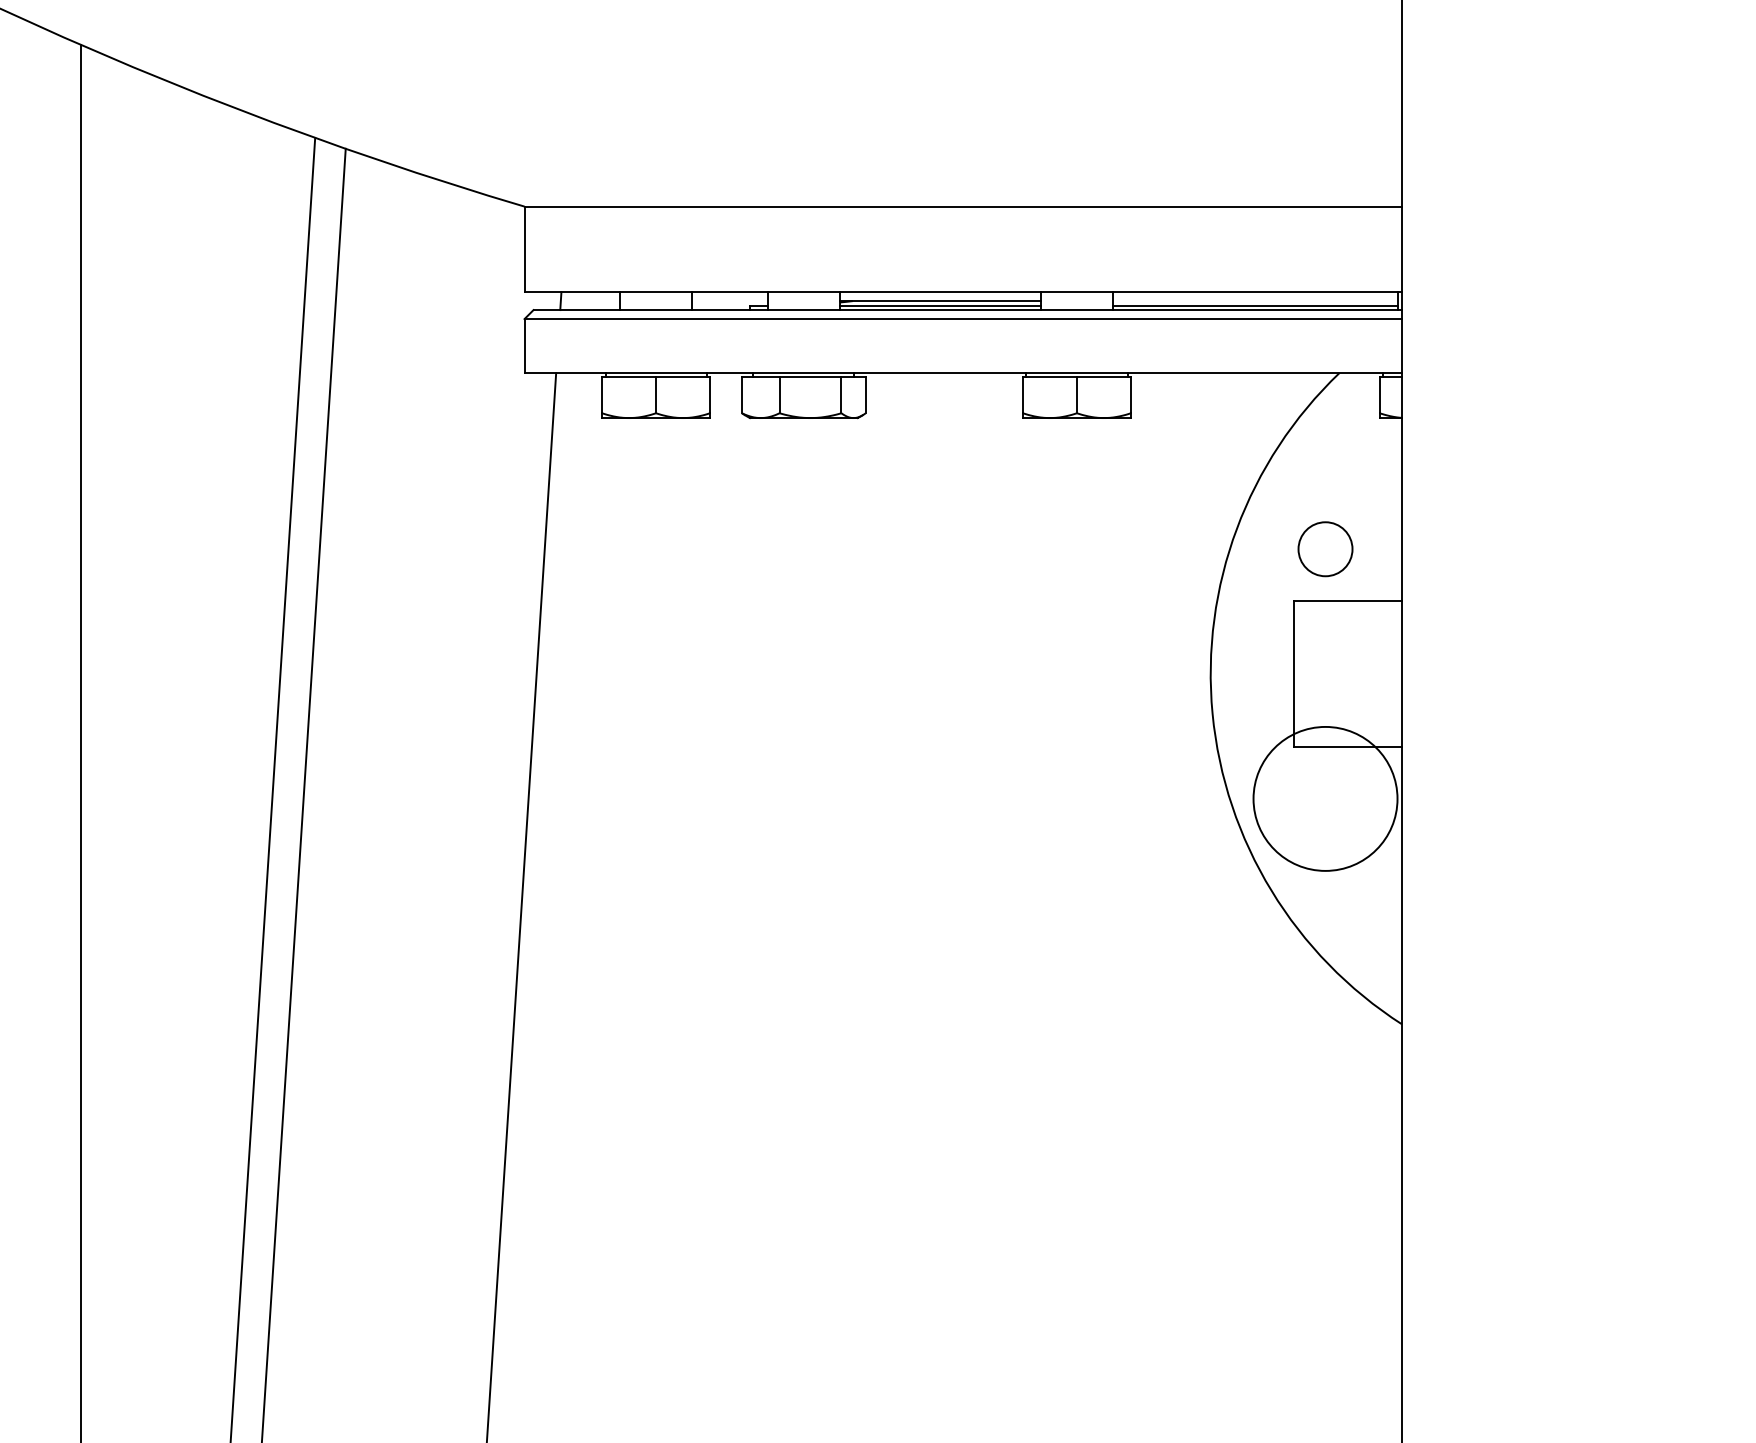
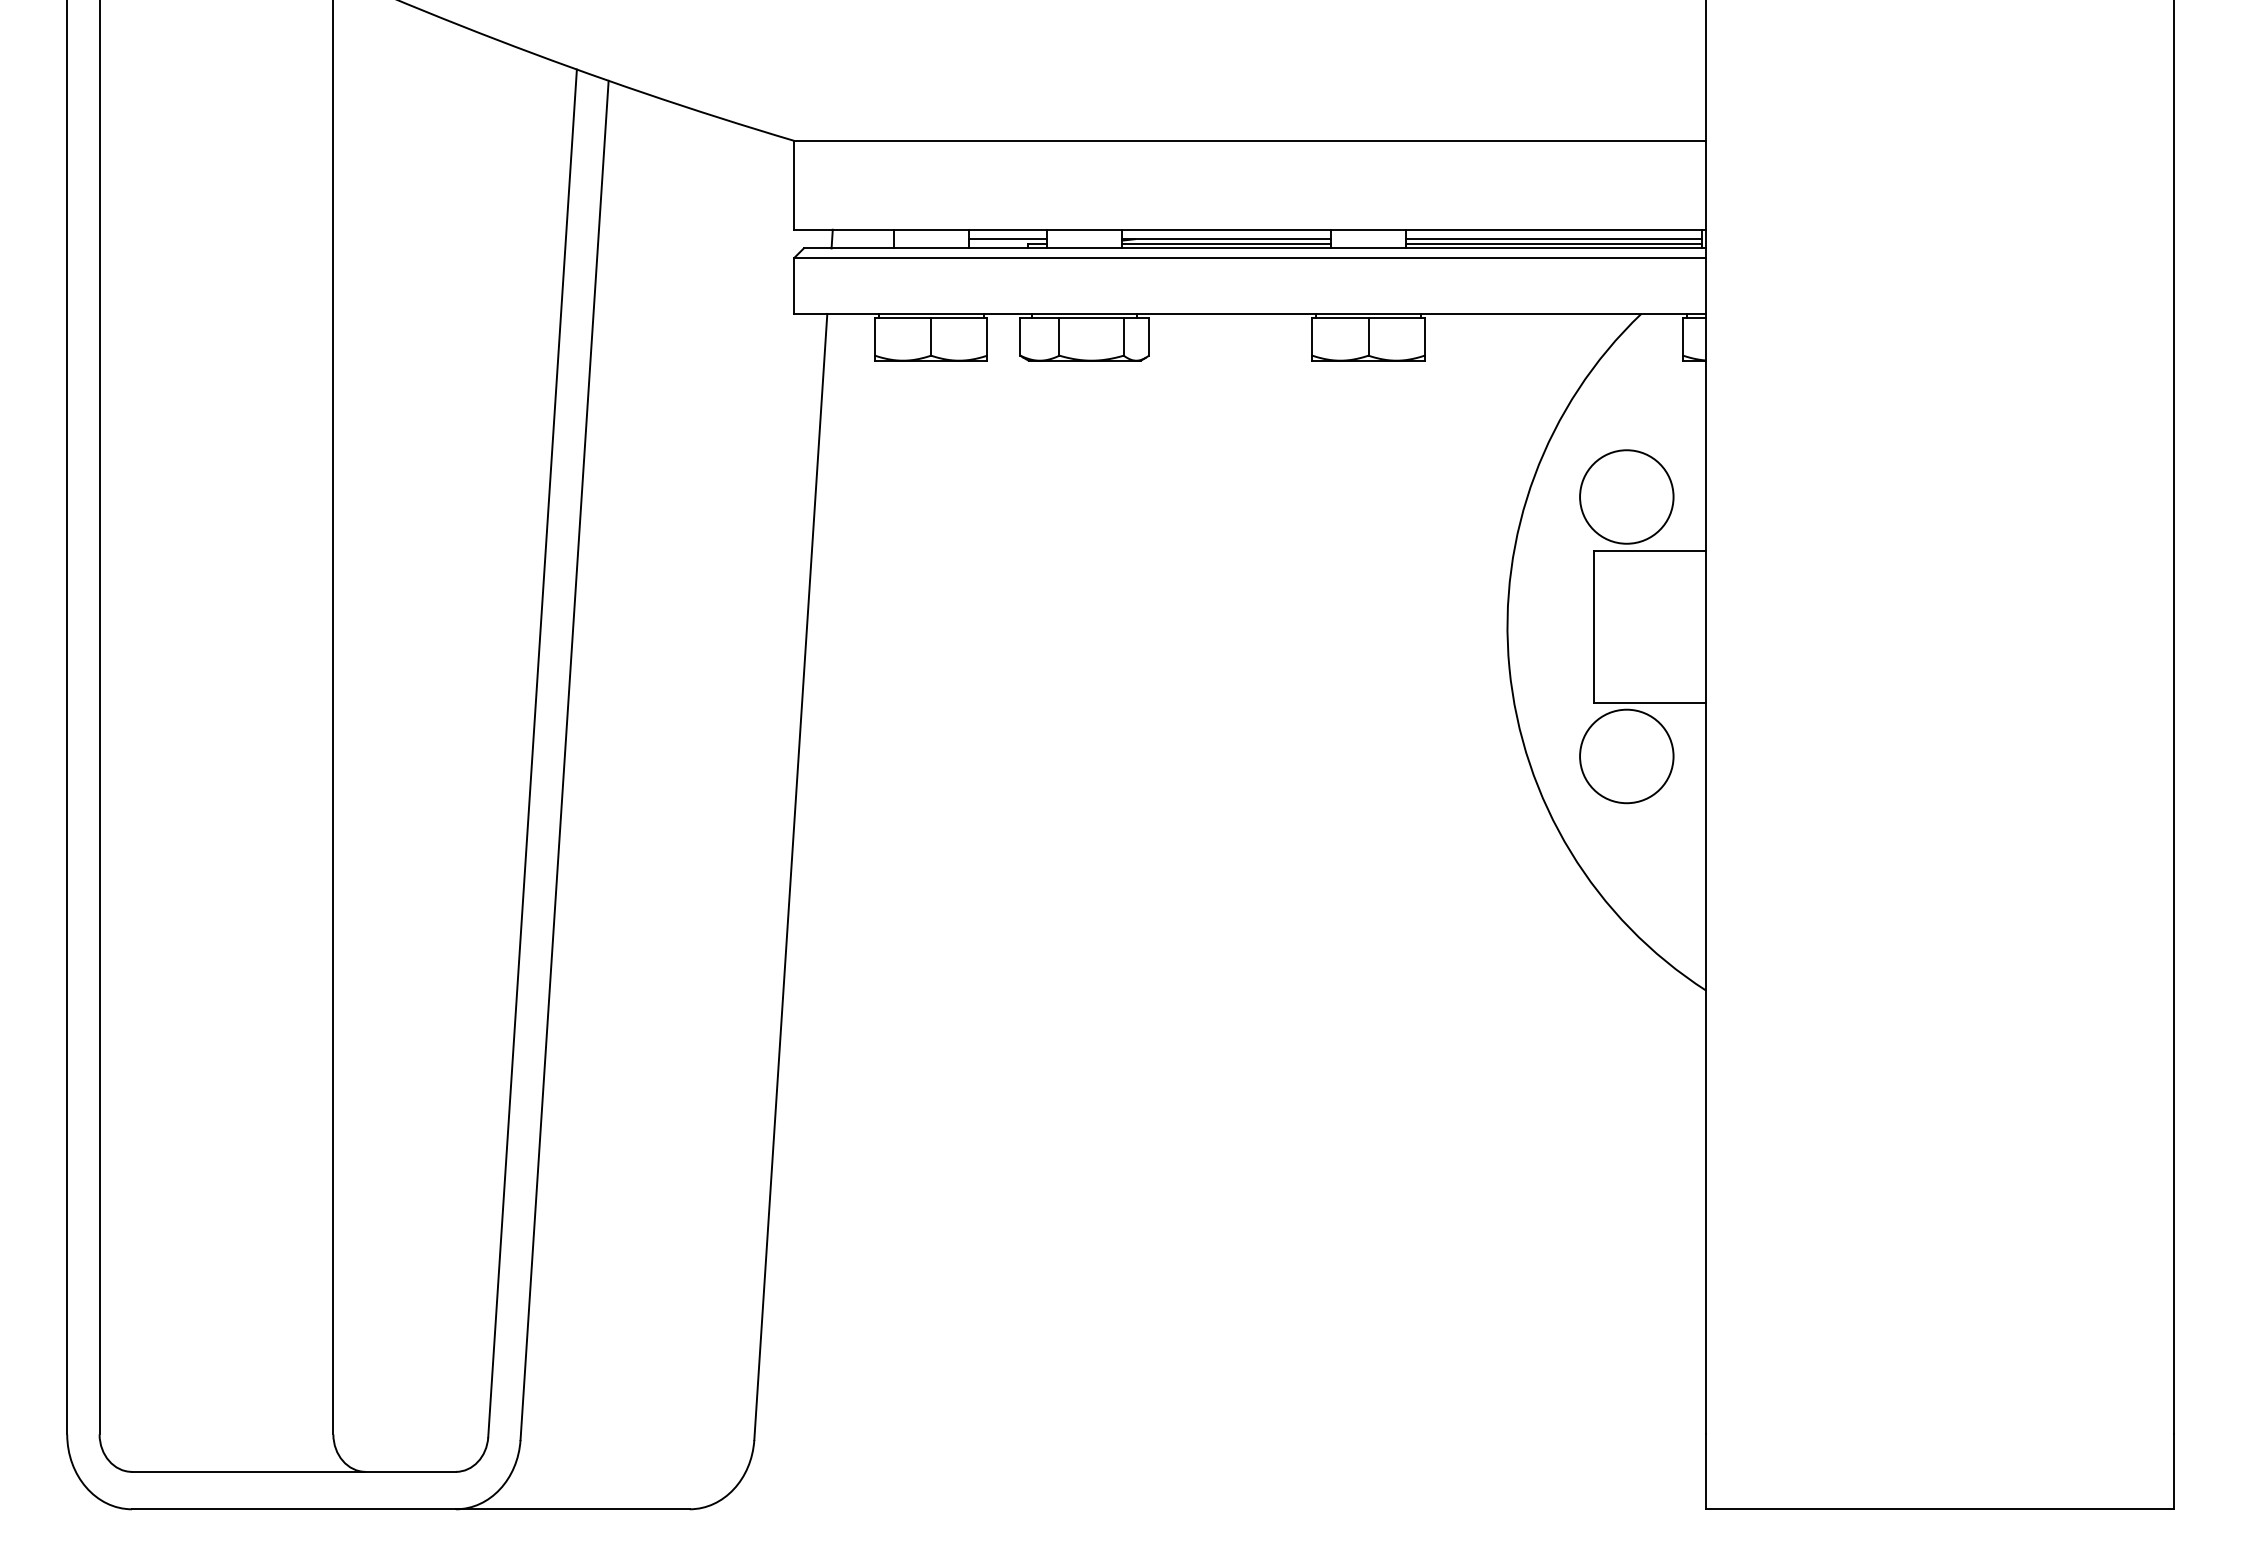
line: (729, 301) -> (1007, 239), added
line: (1254, 301) -> (1553, 239), added
circle: (1325, 548) -> (1626, 496), size x1.67
circle: (1325, 798) -> (1626, 756), size x0.62

